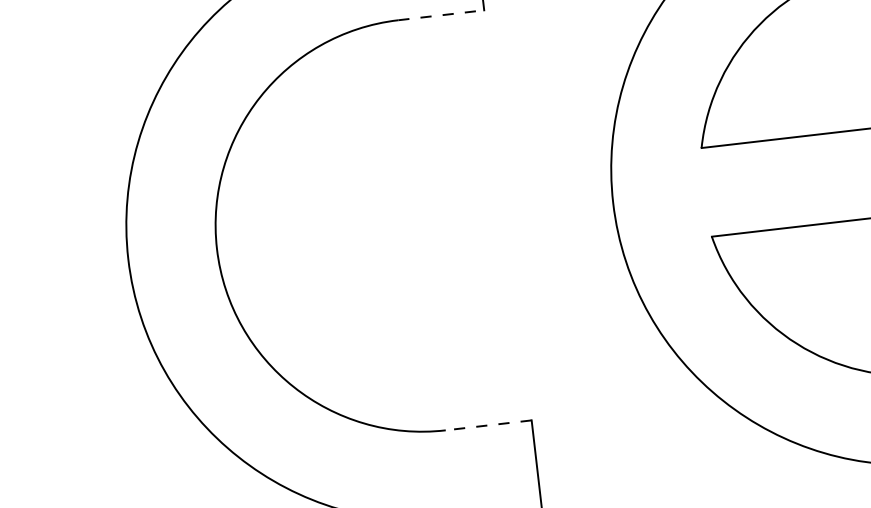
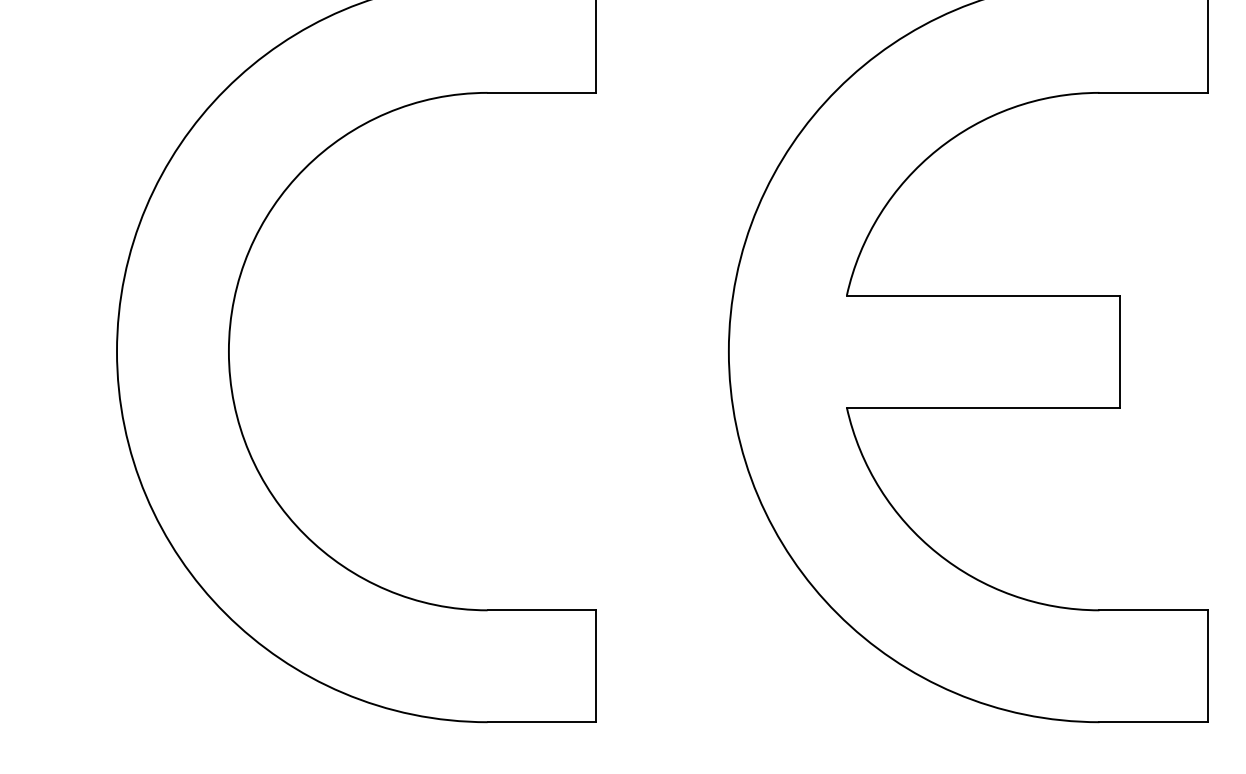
line: (441, 14) -> (542, 92), dashed -> solid
line: (488, 425) -> (541, 610), dashed -> solid

